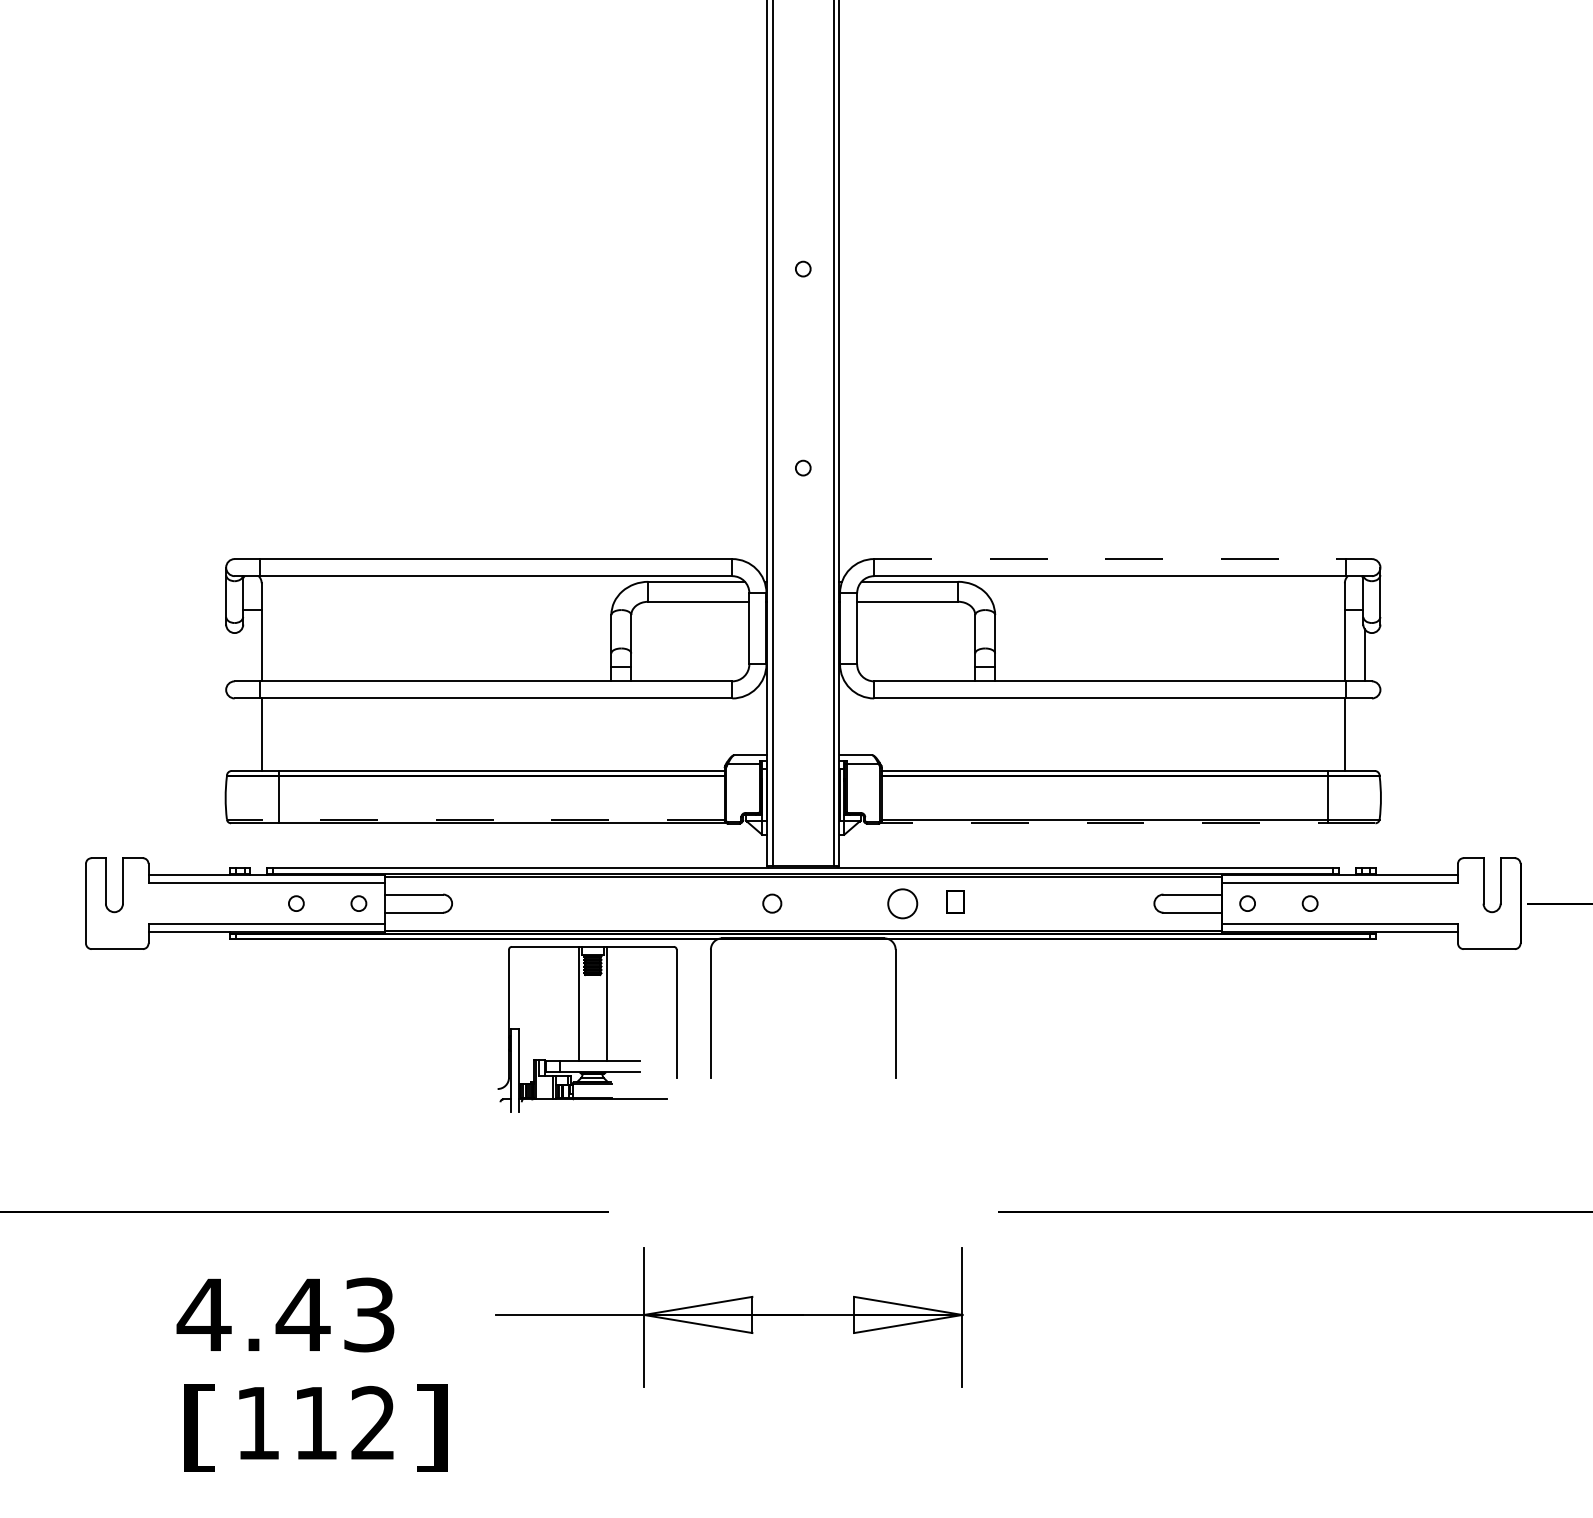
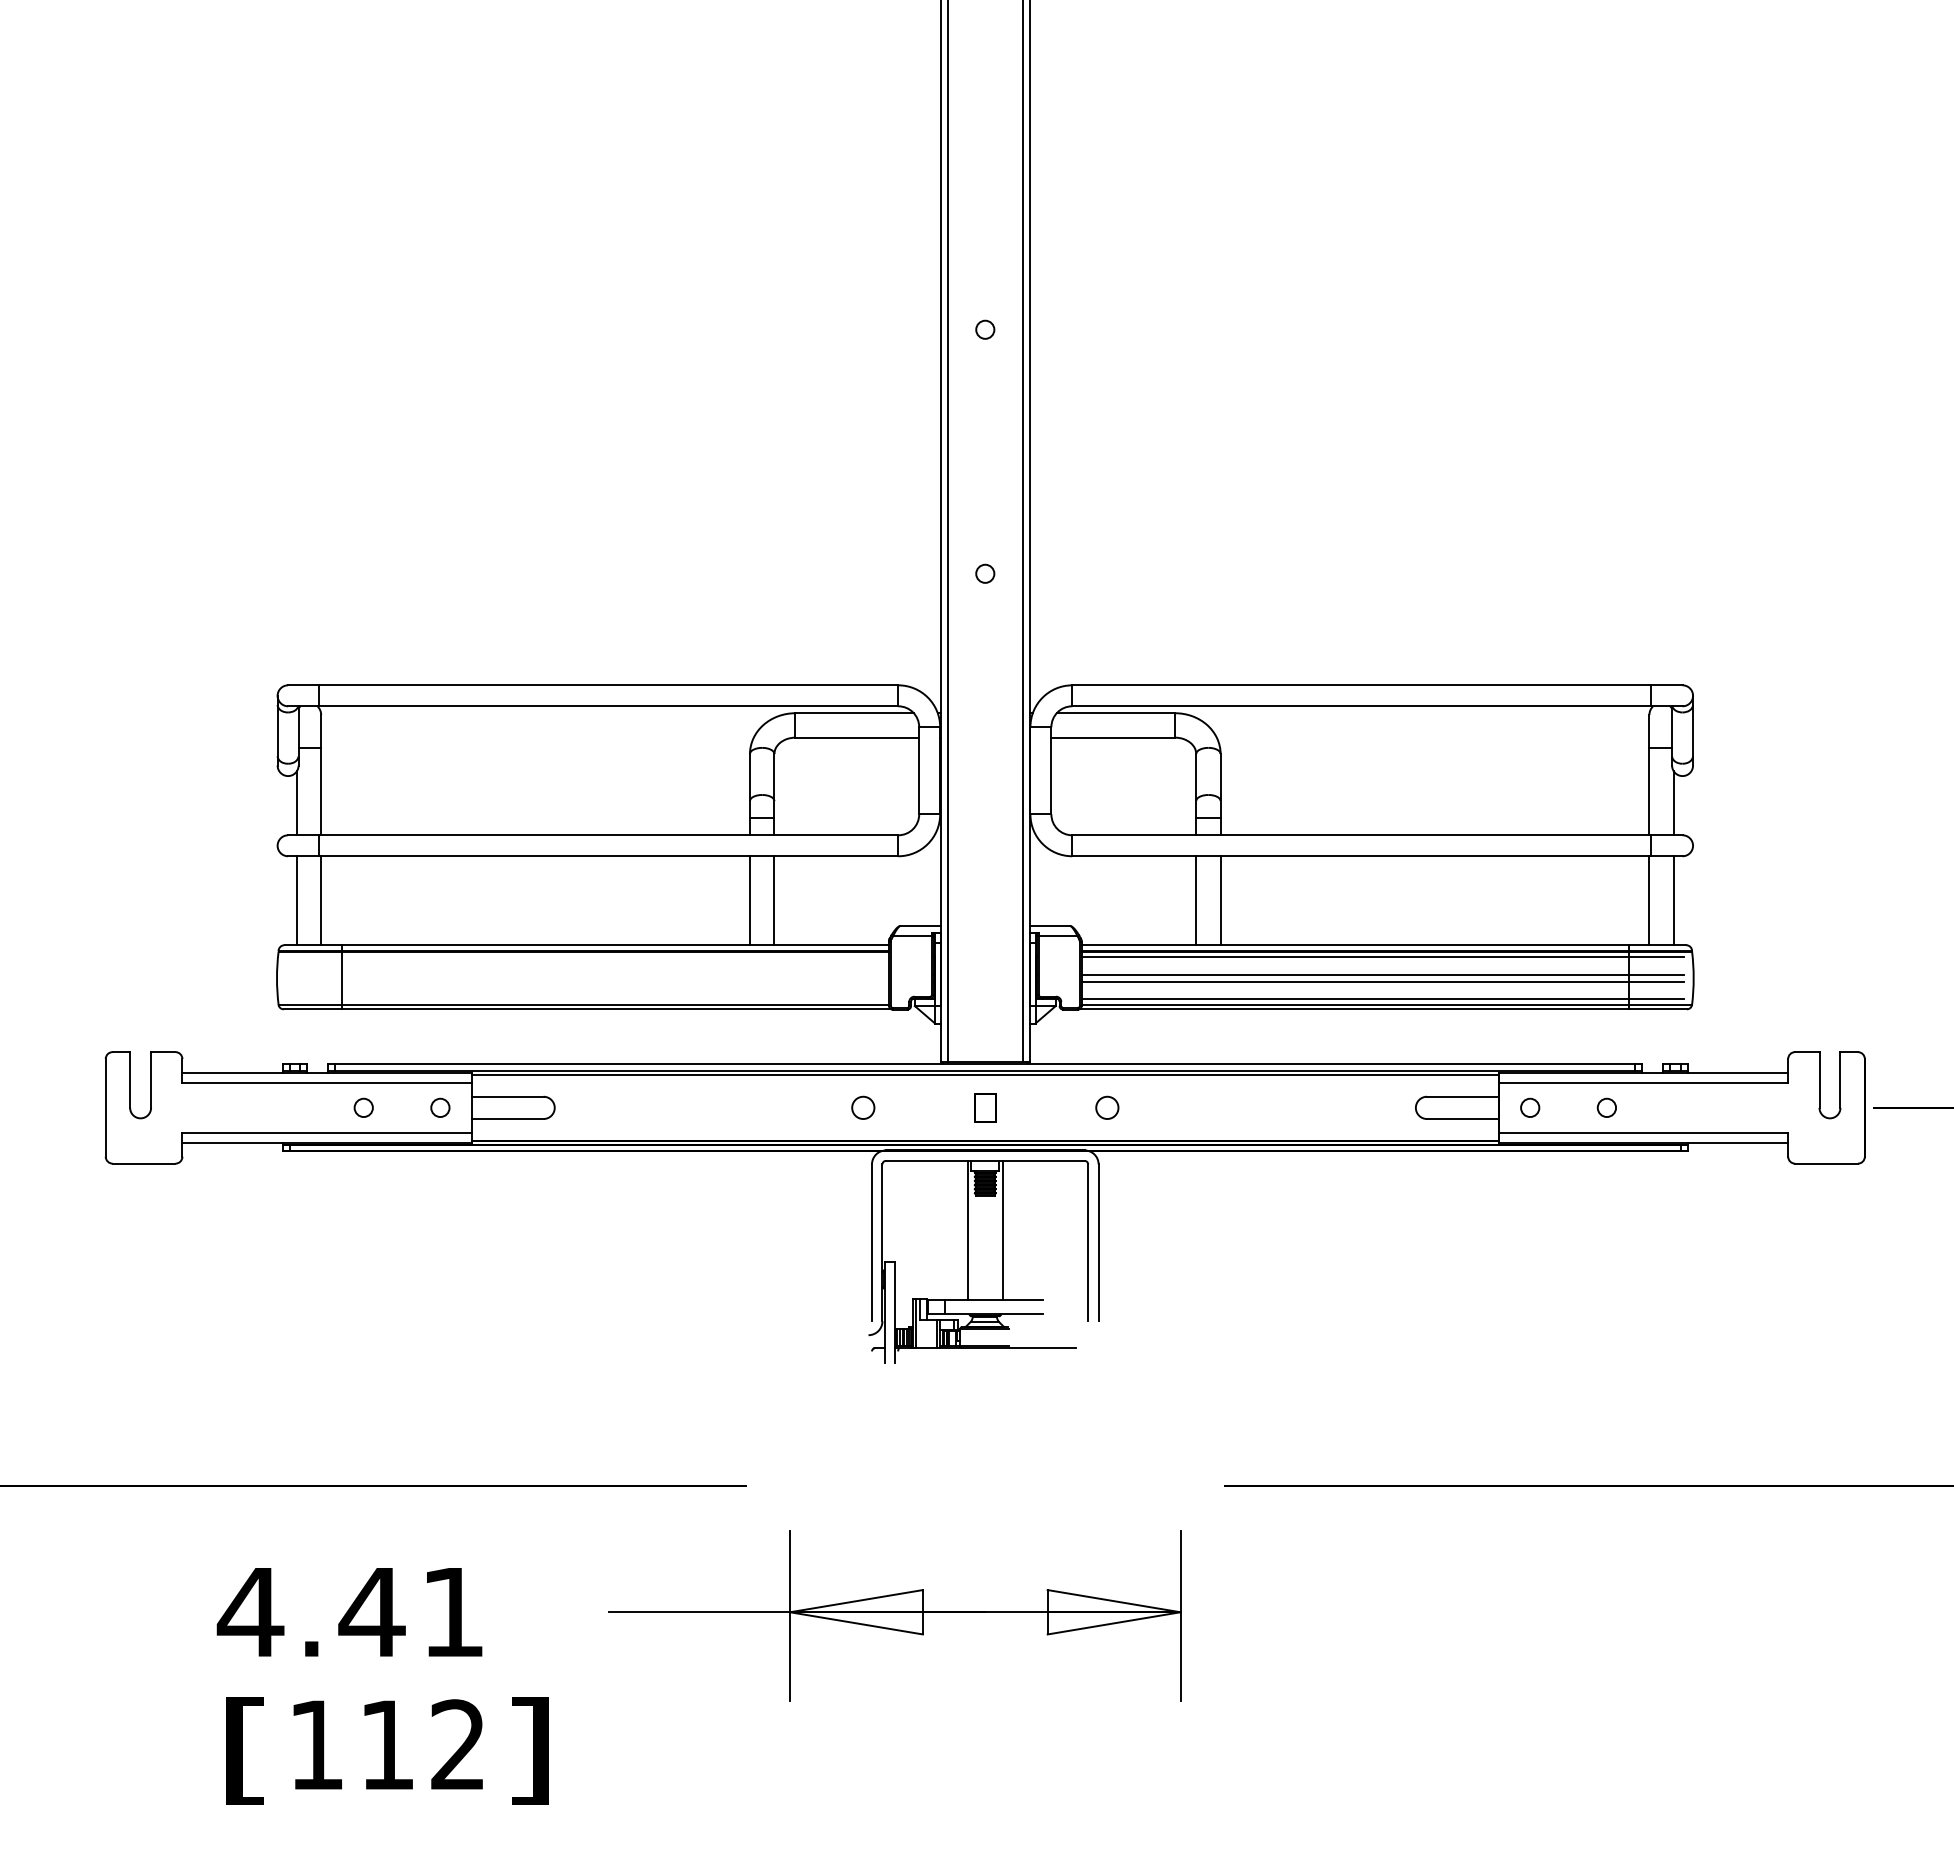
line: (1123, 559) -> (1377, 685), dashed -> solid
line: (241, 655) -> (296, 803), added
line: (241, 734) -> (296, 900), added
line: (610, 734) -> (749, 900), added
line: (631, 734) -> (774, 900), added
line: (975, 734) -> (1196, 900), added
line: (995, 734) -> (1220, 900), added
line: (1364, 734) -> (1673, 900), added
line: (1127, 781) -> (1382, 957), added
line: (1127, 794) -> (1382, 974), added
line: (1127, 800) -> (1382, 981), added
line: (1127, 815) -> (1382, 999), added
line: (475, 819) -> (583, 1004), dashed -> solid
line: (1128, 823) -> (1383, 1009), dashed -> solid
part: (955, 901) -> (985, 1107), moved
circle: (772, 903) -> (863, 1107), moved
circle: (902, 903) -> (1107, 1107), size x0.62
part: (587, 1028) -> (978, 1261), moved
text: (368, 1315) -> (452, 1612), 4.43 -> 4.41

